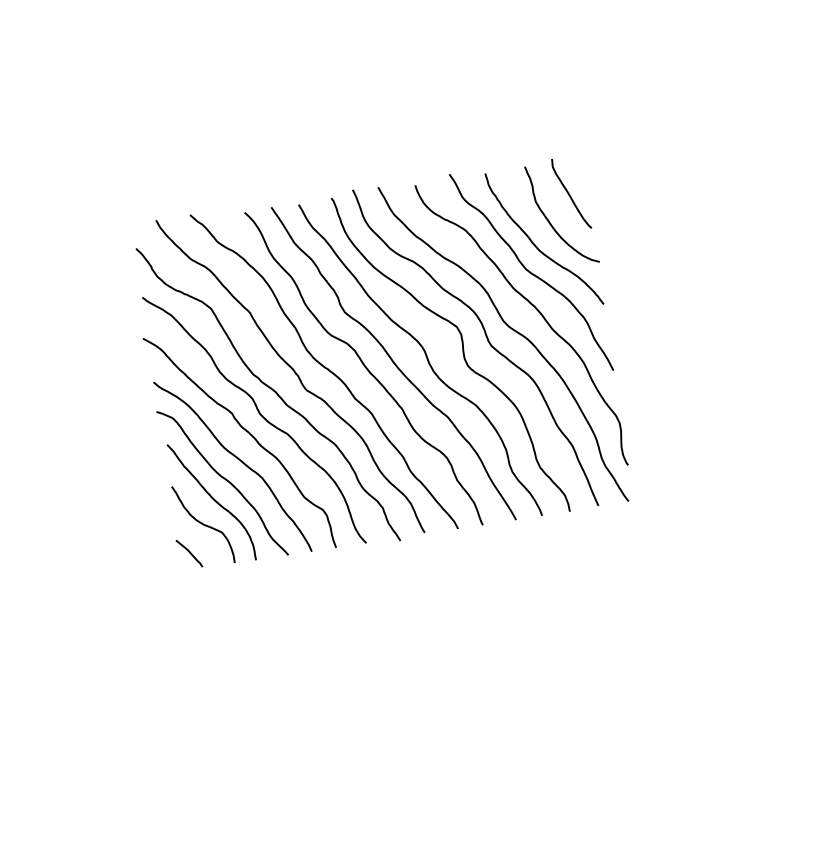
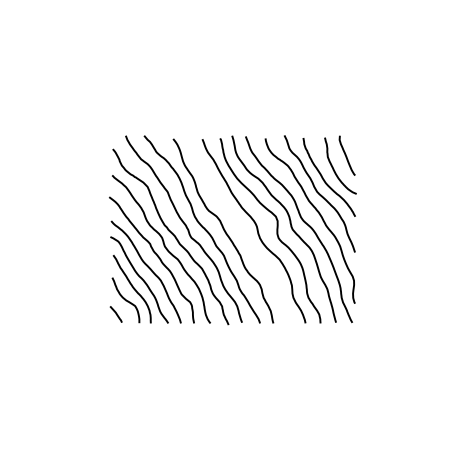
curve: (393, 363) -> (239, 230), removed

